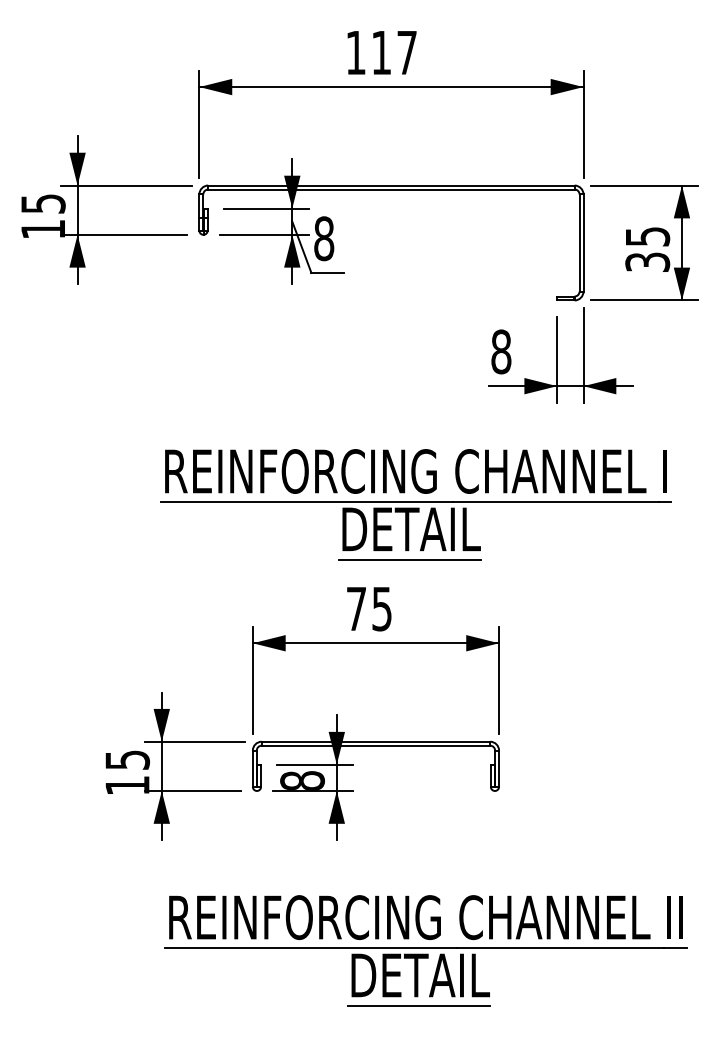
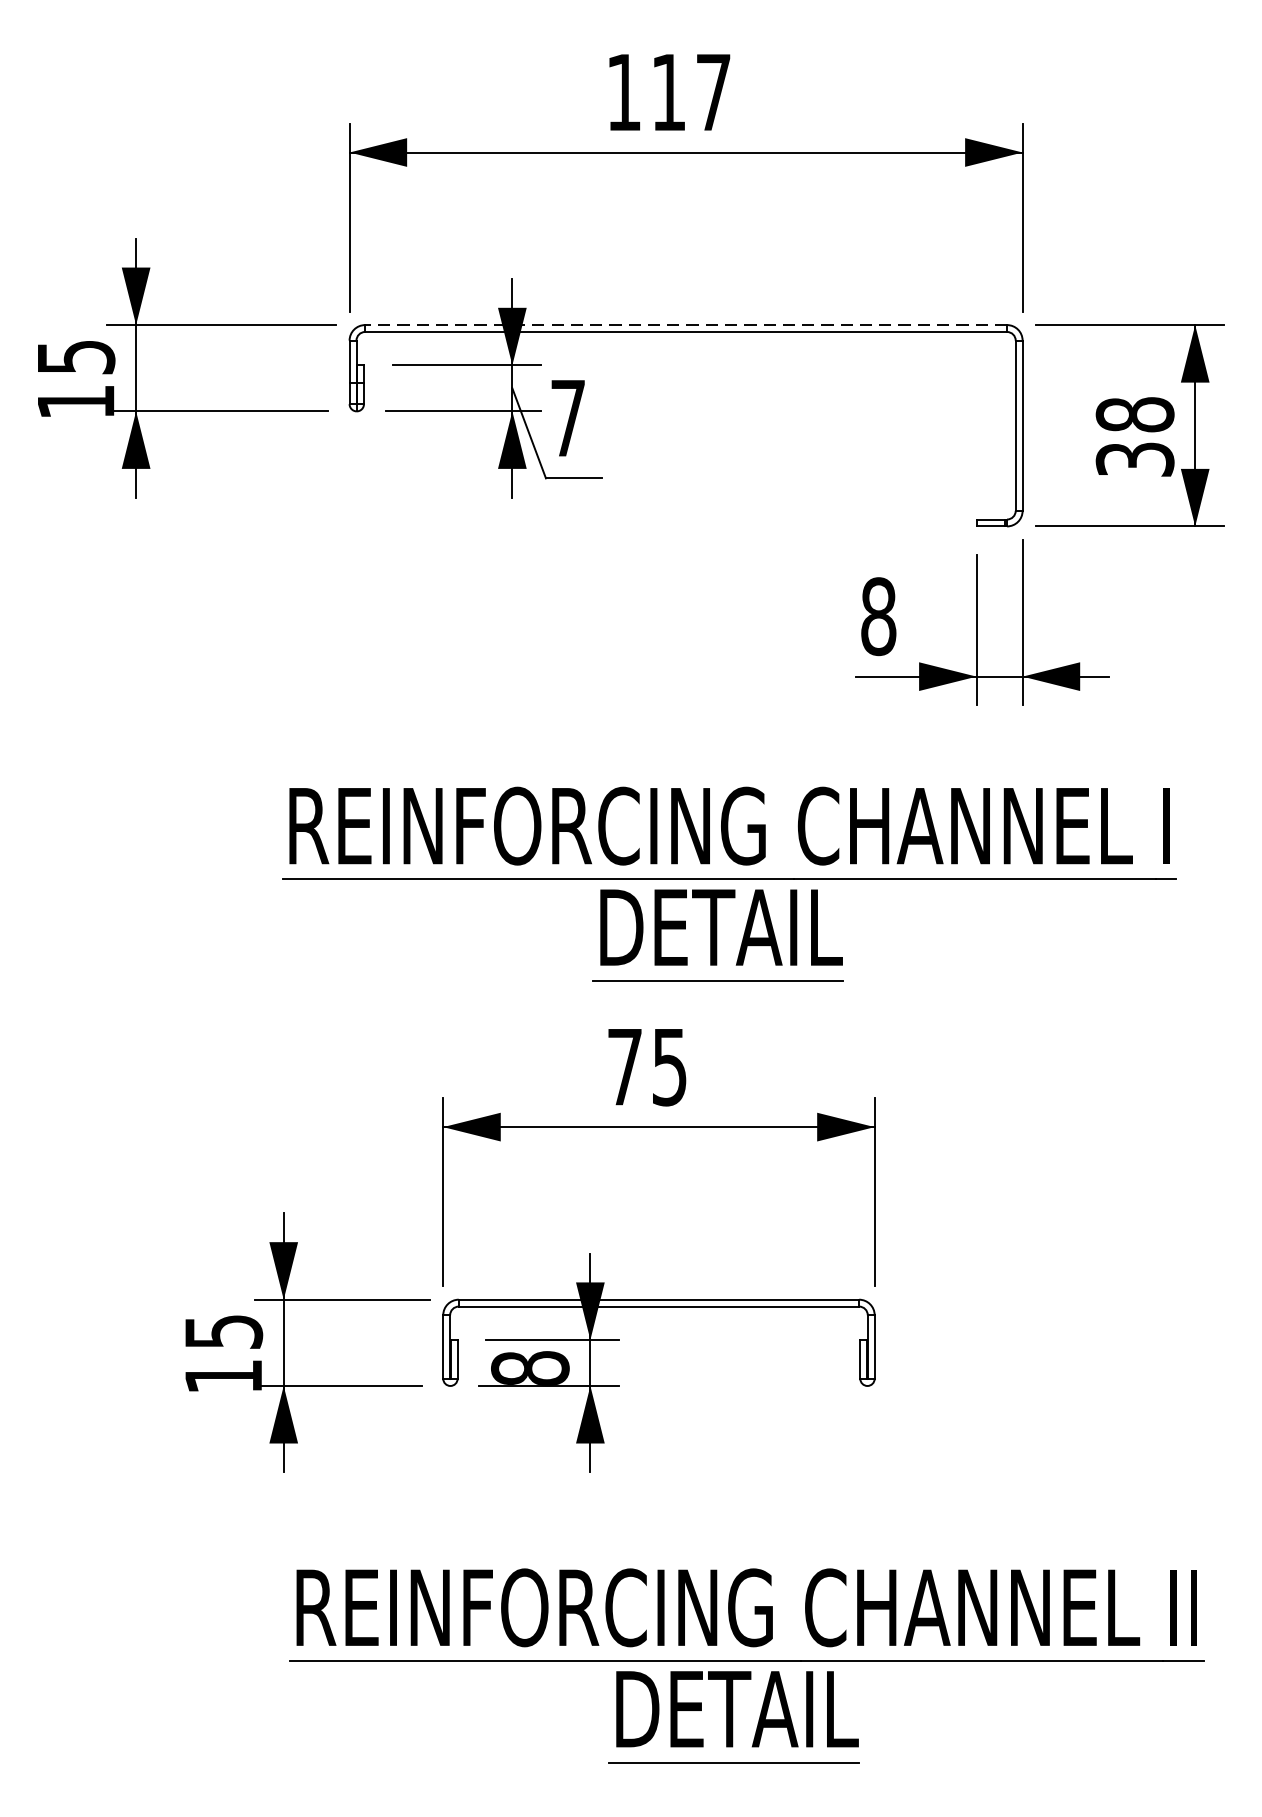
line: (390, 185) -> (684, 324), solid -> dashed
text: (647, 236) -> (1134, 414), 35 -> 38
text: (324, 238) -> (568, 417), 8 -> 7

